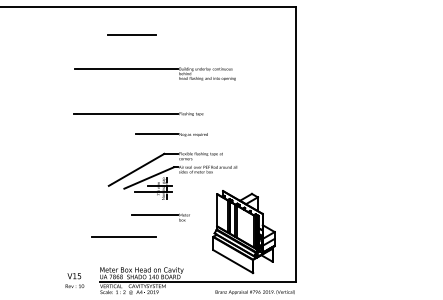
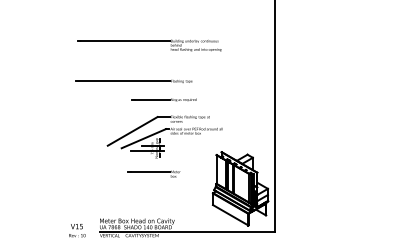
line: (131, 34) -> (128, 10), removed
part: (243, 231) -> (240, 188), moved
line: (123, 236) -> (120, 191), removed

